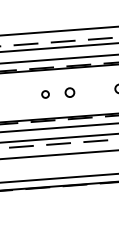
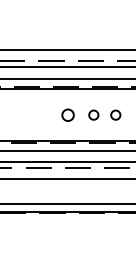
circle: (90, 90) -> (115, 114), added
circle: (44, 93) -> (67, 114), size x1.6

